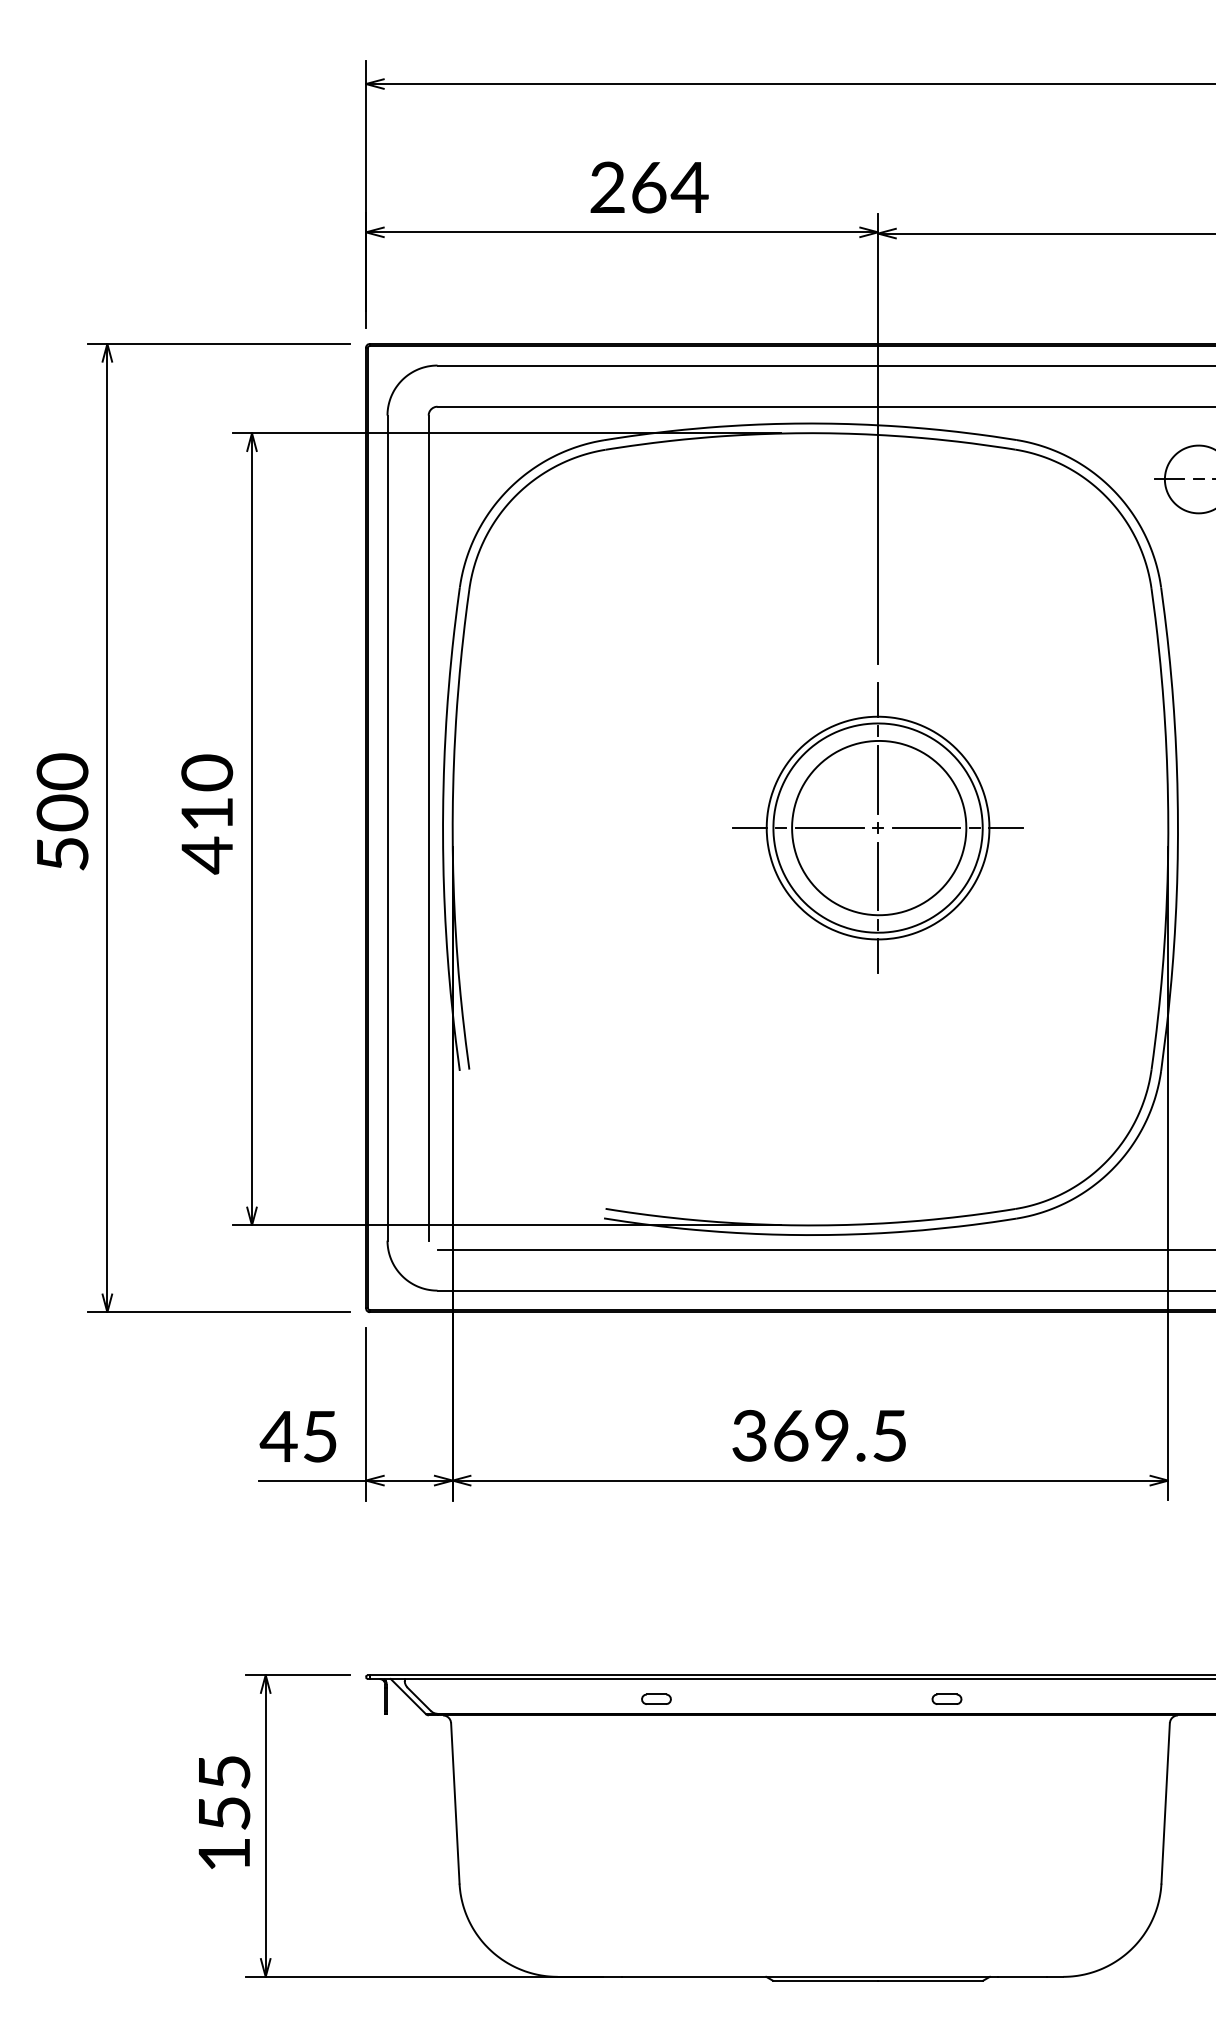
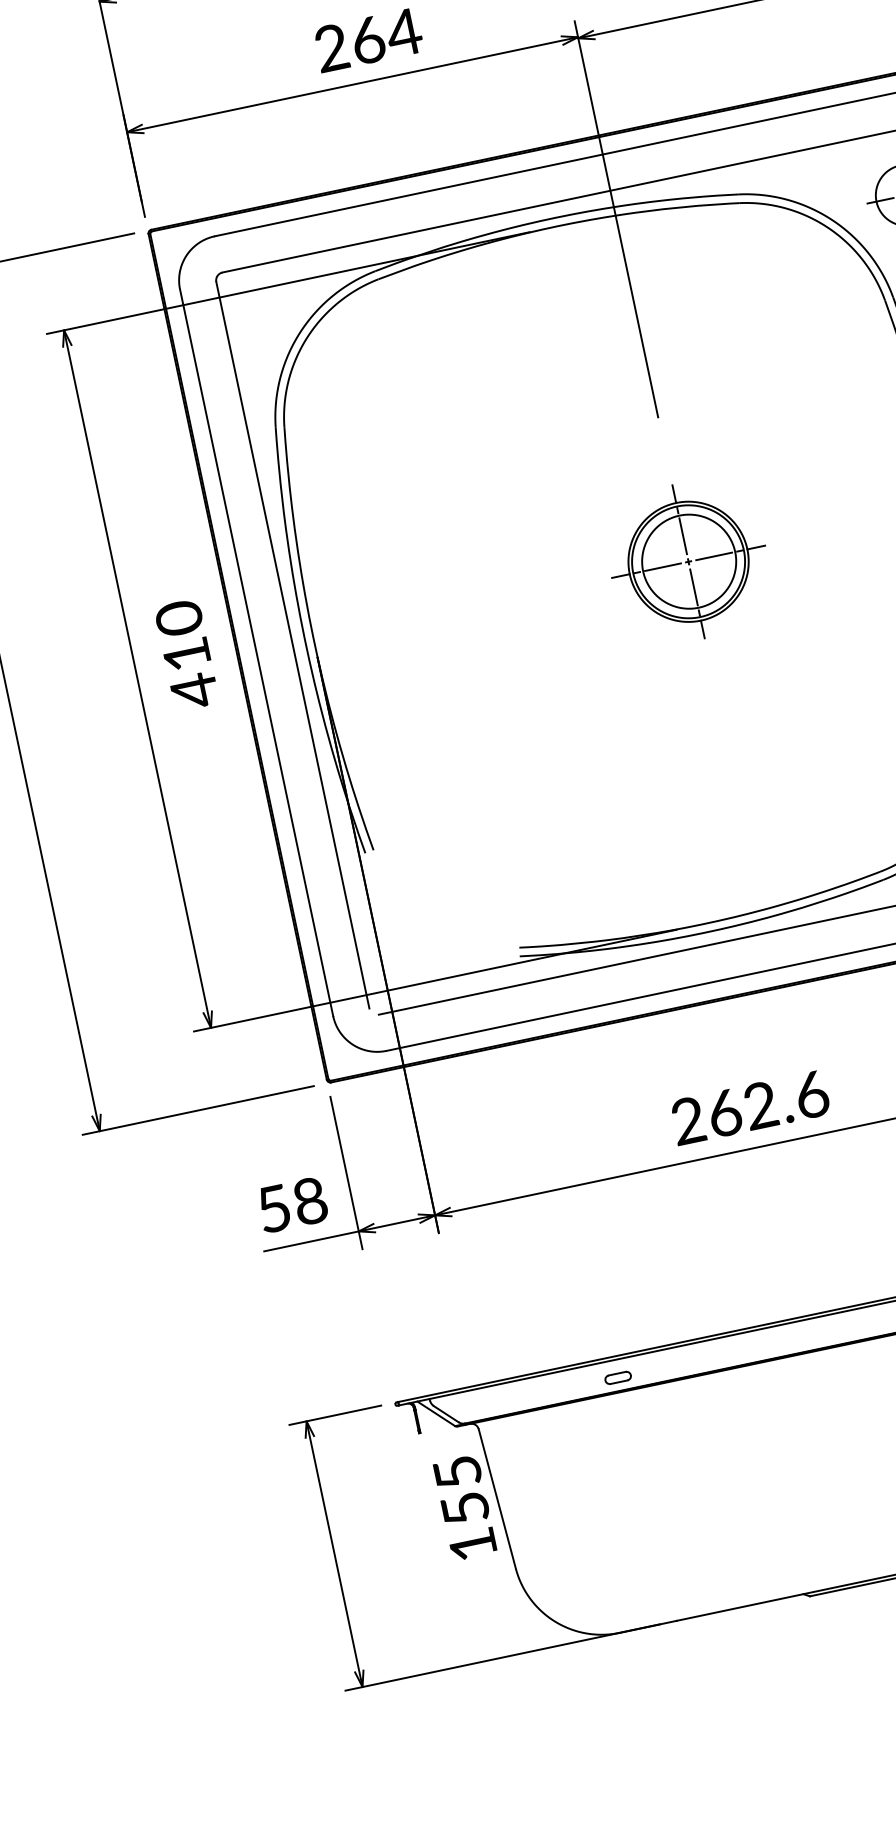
text: (207, 814) -> (187, 655), moved
part: (877, 827) -> (688, 561), size x0.6
text: (819, 1435) -> (749, 1107), 369.5 -> 262.6
text: (298, 1436) -> (291, 1205), 45 -> 58
part: (656, 1698) -> (618, 1377), moved
text: (224, 1812) -> (465, 1507), moved

